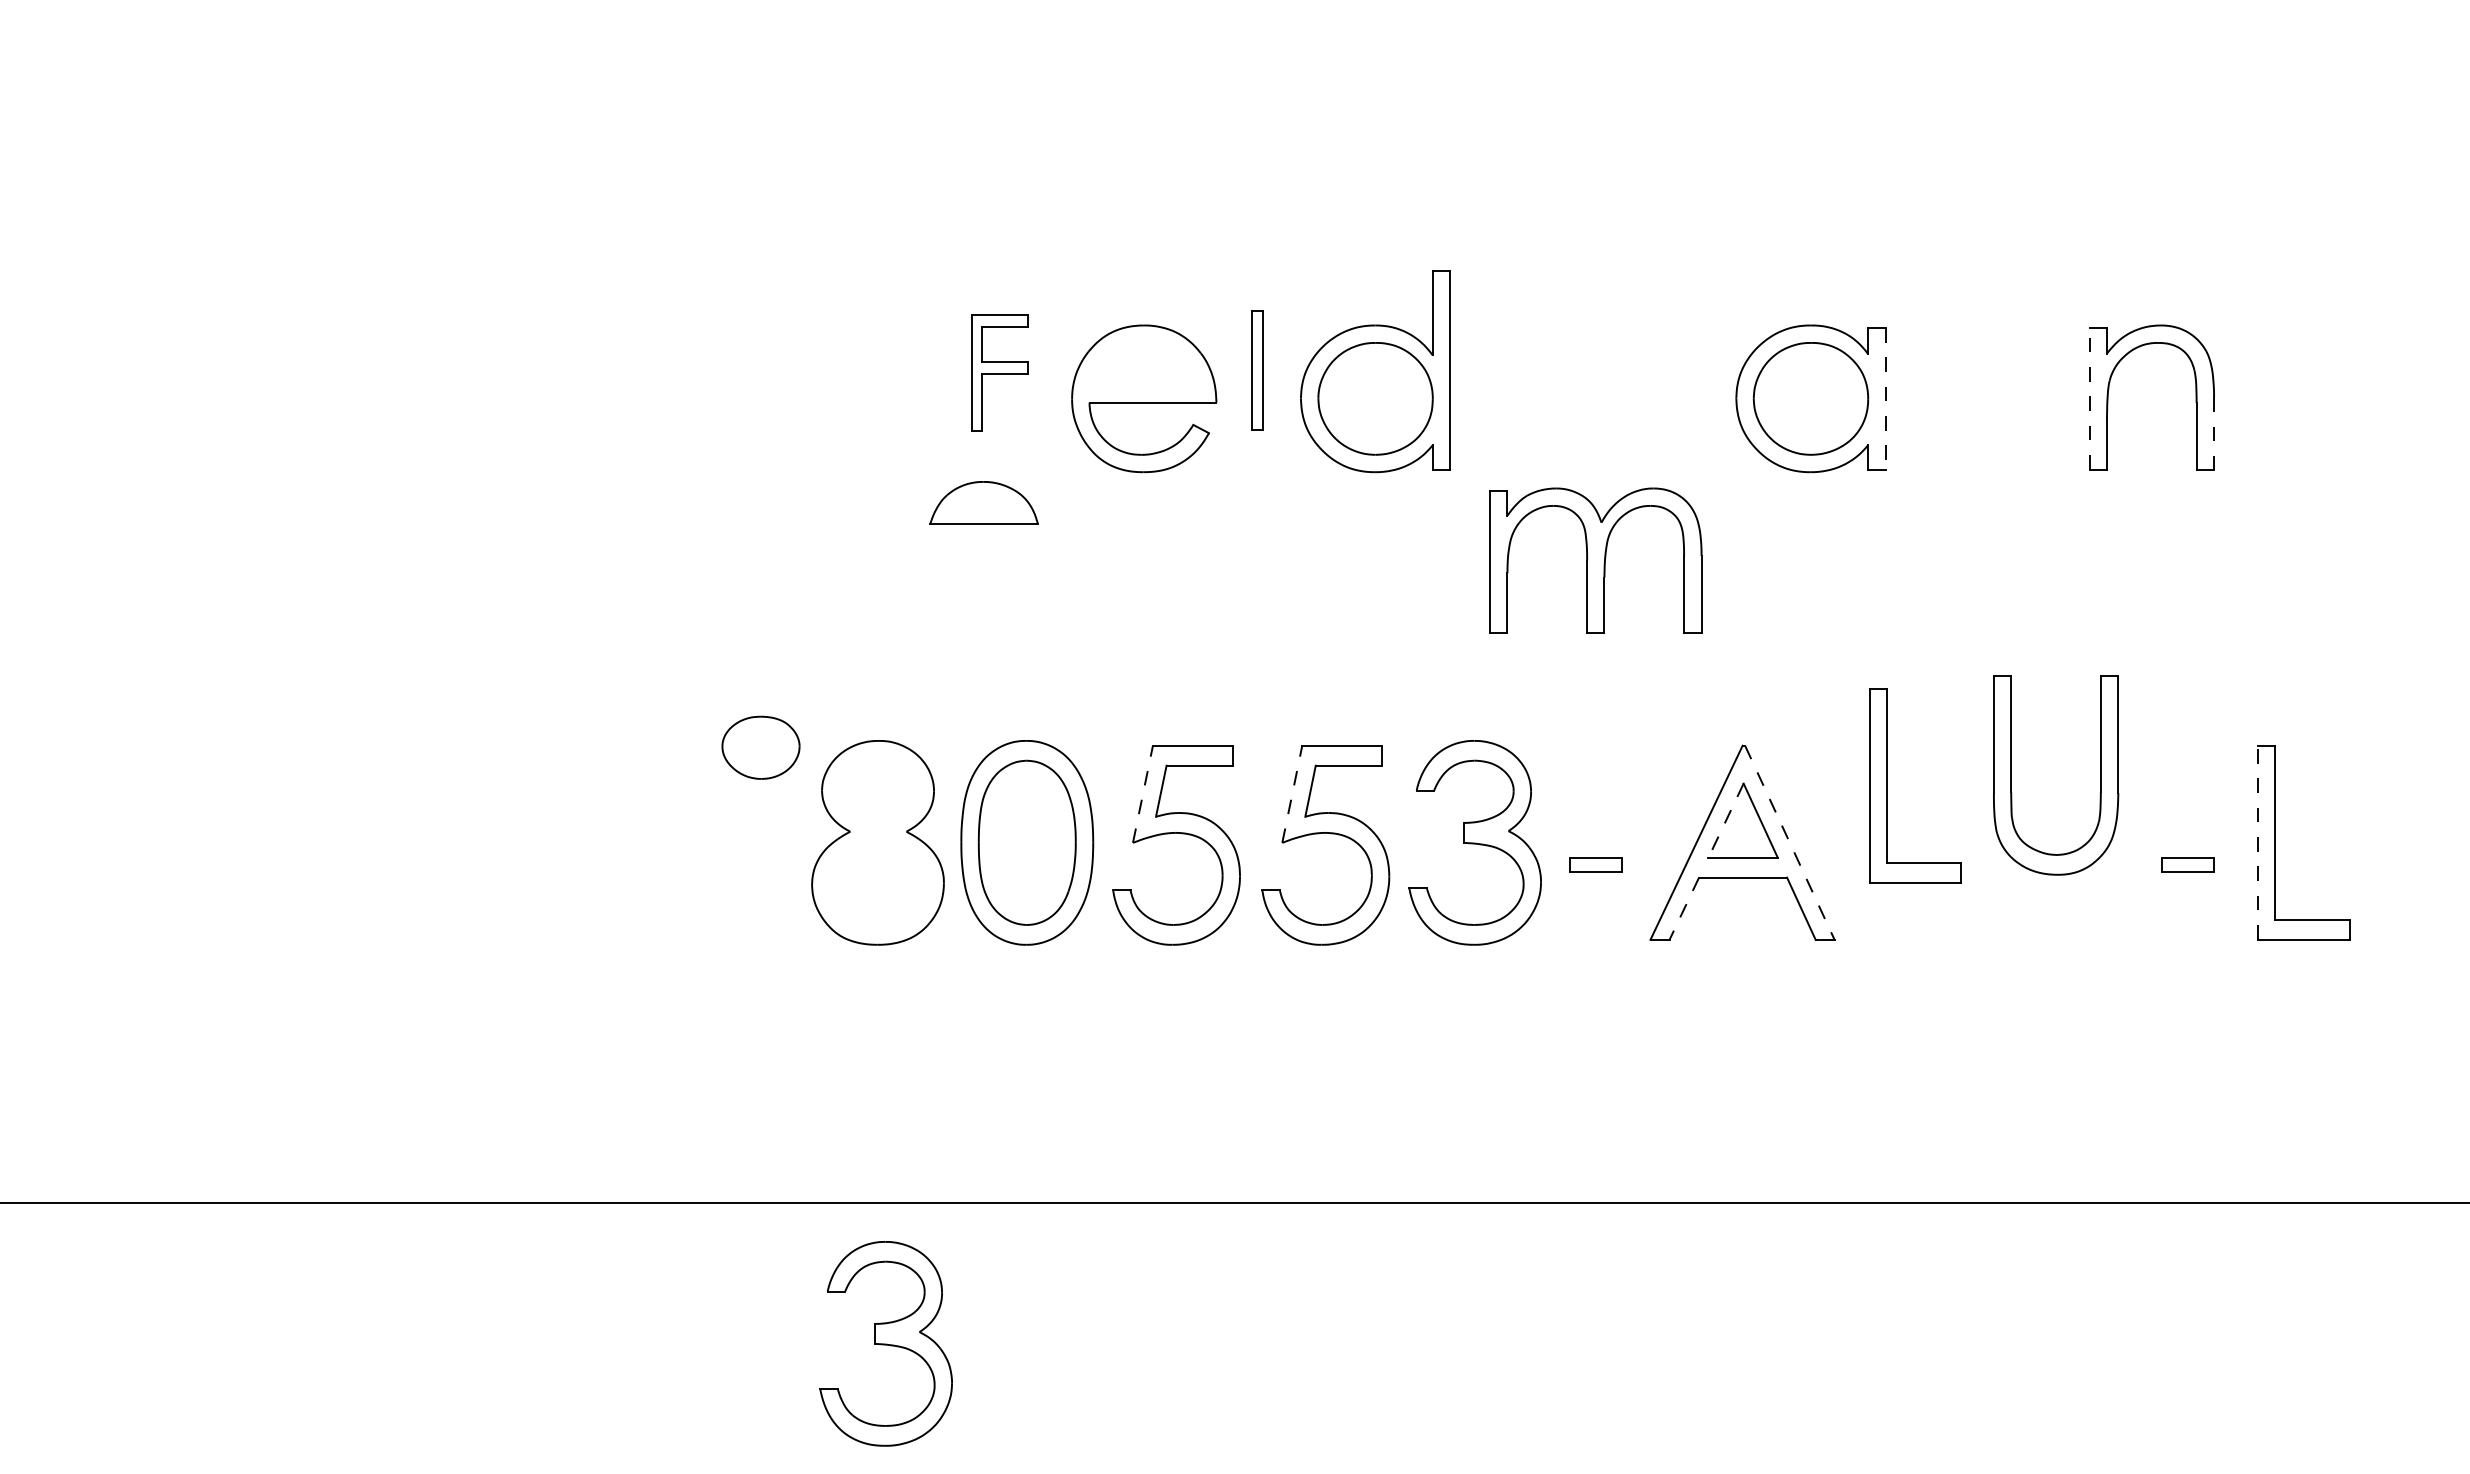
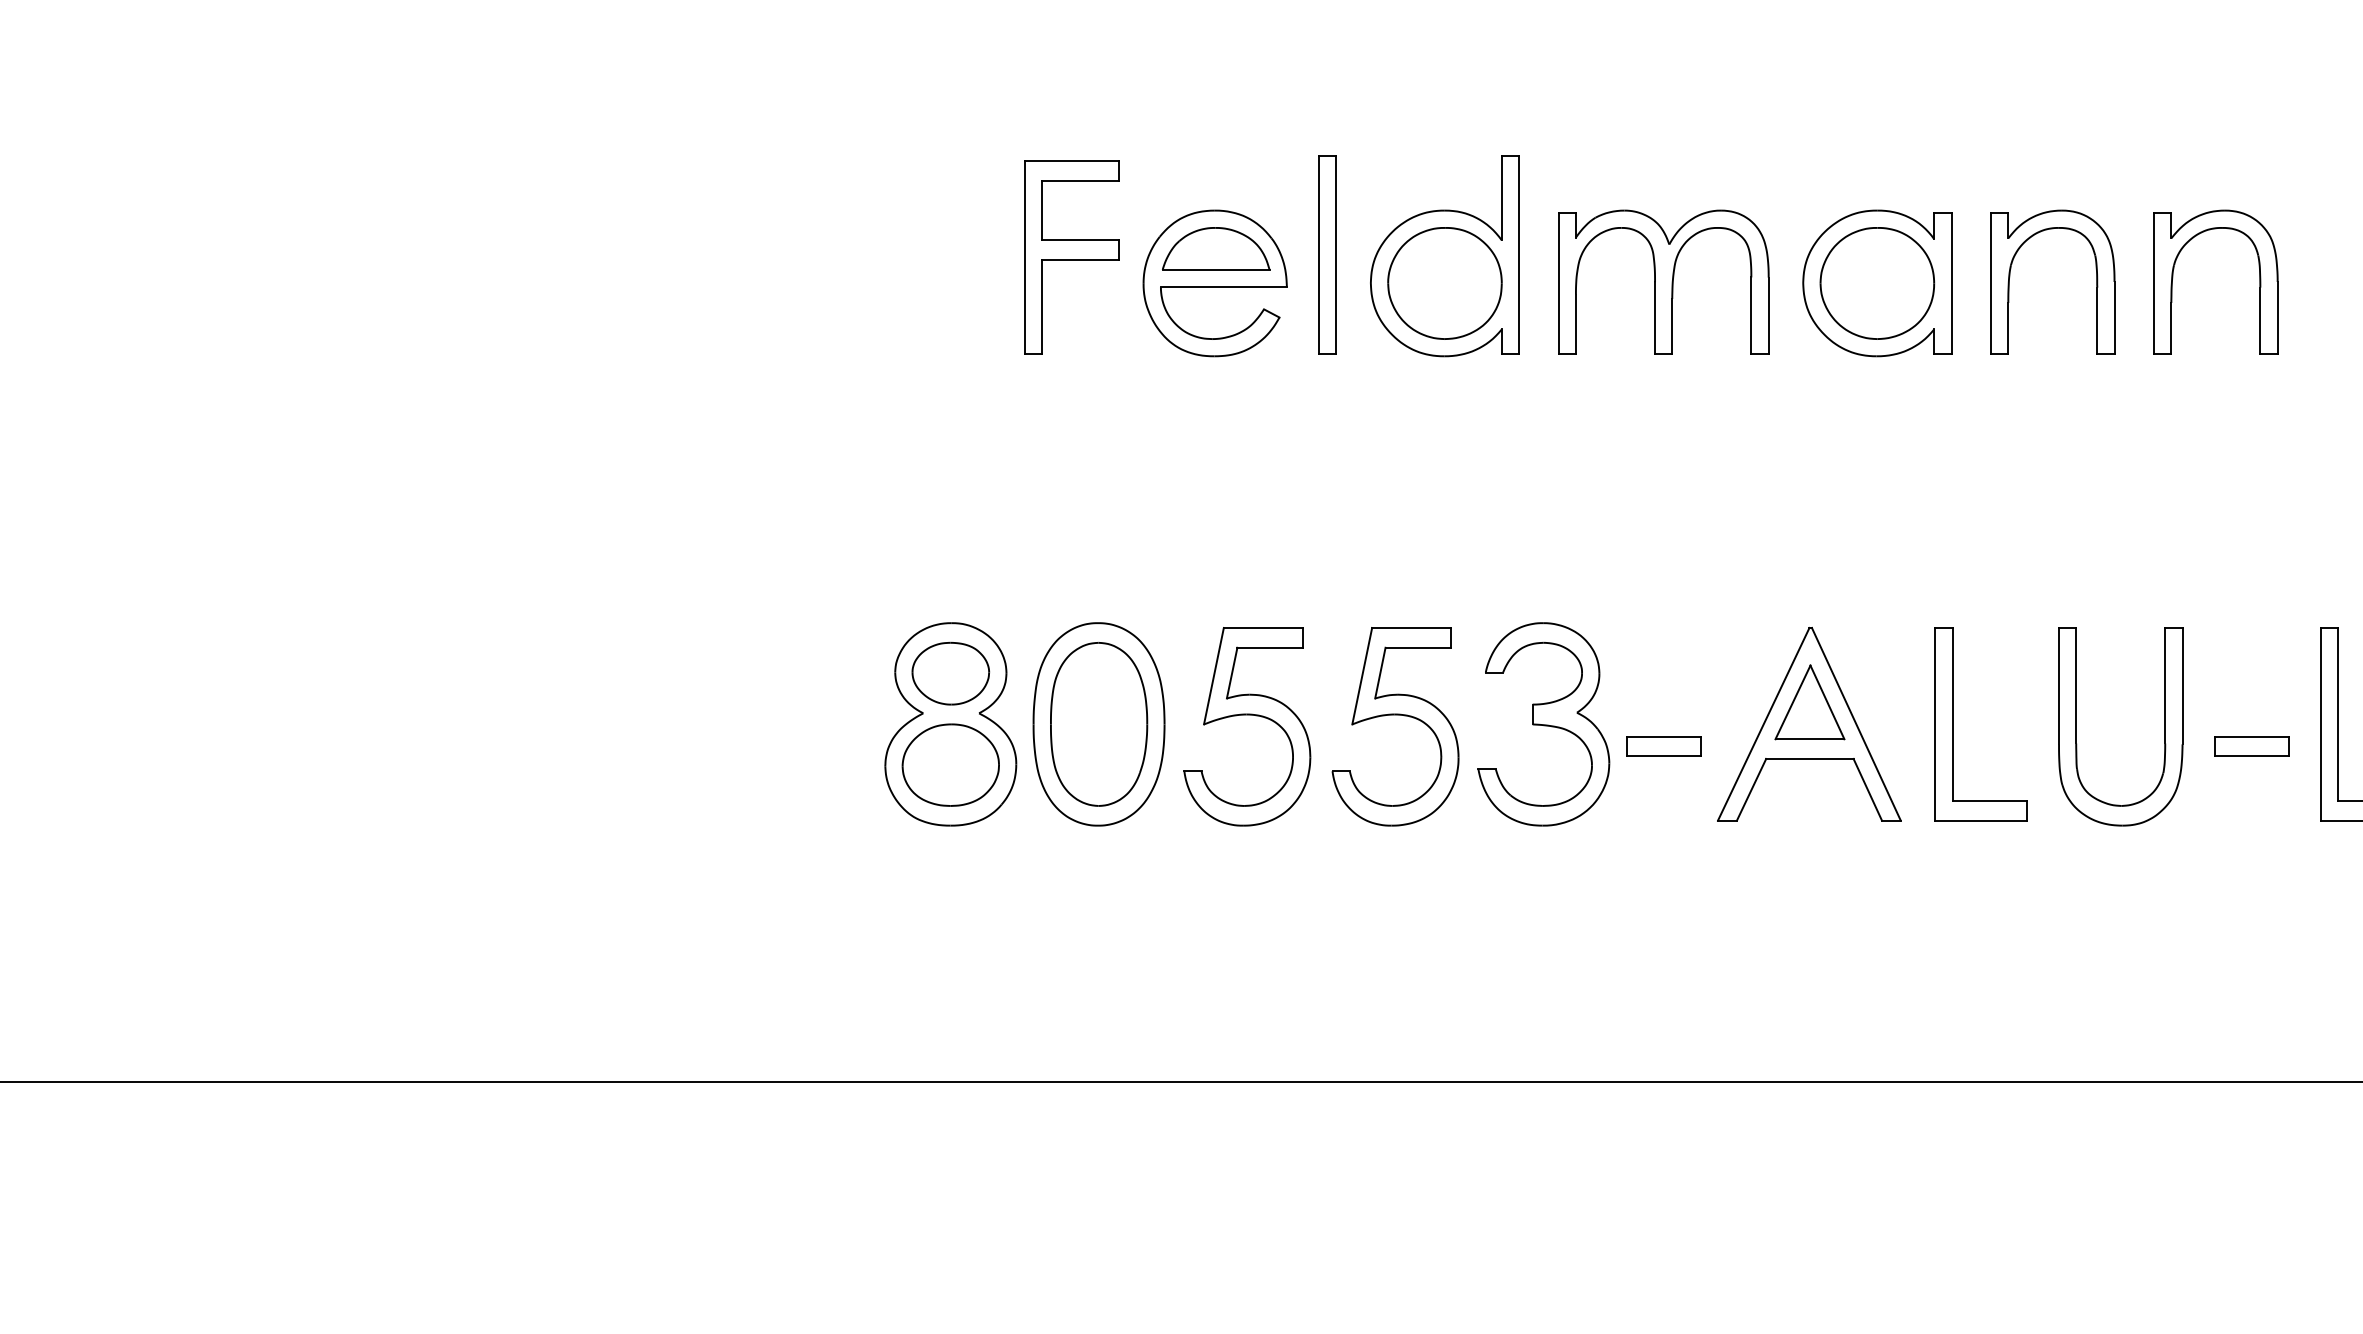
part: (1257, 370) -> (1327, 255), size x1.67
part: (999, 372) -> (1071, 257), size x1.67
part: (1945, 388) -> (2010, 273), added
line: (1885, 398) -> (1951, 283), dashed -> solid
line: (2089, 398) -> (2153, 283), dashed -> solid
line: (2214, 434) -> (2278, 318), dashed -> solid
part: (983, 502) -> (1215, 248), moved
part: (1595, 560) -> (1663, 282), moved
part: (760, 747) -> (950, 673), moved
part: (2100, 775) -> (2164, 727), moved
part: (1887, 785) -> (1953, 724), moved
line: (1142, 794) -> (1213, 676), dashed -> solid
line: (1292, 794) -> (1362, 676), dashed -> solid
line: (1725, 821) -> (1792, 703), dashed -> solid
line: (1789, 842) -> (1856, 724), dashed -> solid
line: (2257, 842) -> (2320, 724), dashed -> solid
part: (1595, 864) -> (1663, 745), size x1.43
part: (2187, 864) -> (2251, 745), size x1.43
part: (877, 883) -> (950, 764), added
line: (1684, 909) -> (1751, 790), dashed -> solid
part: (885, 1343) -> (958, 1221), removed

